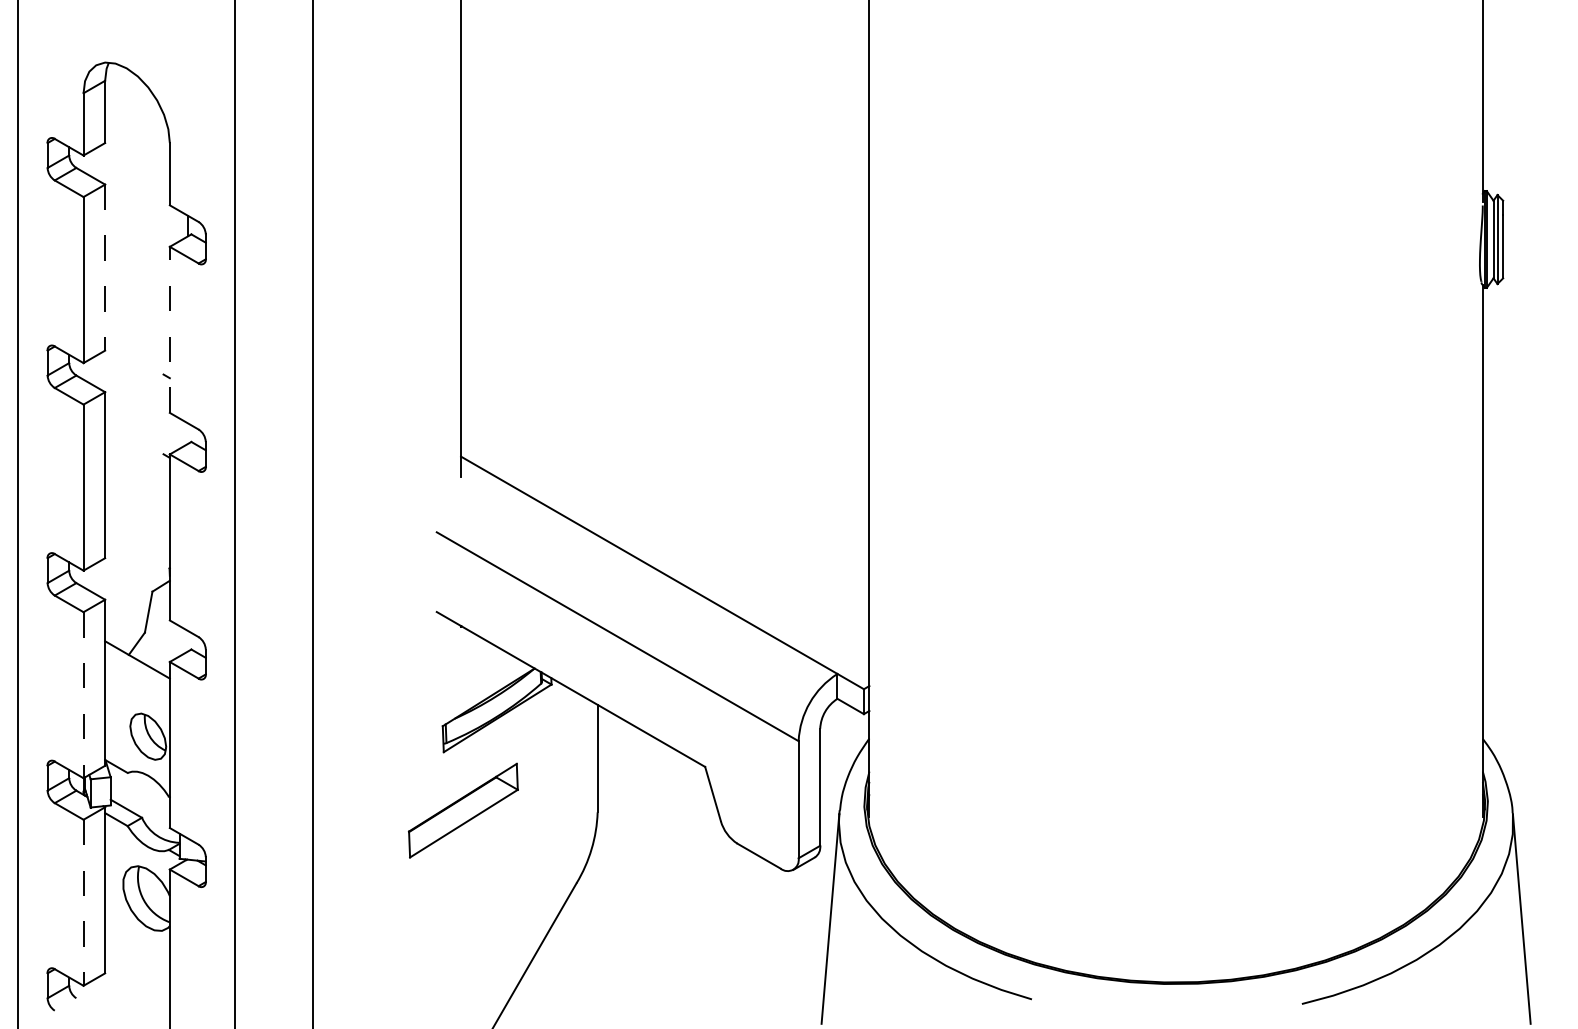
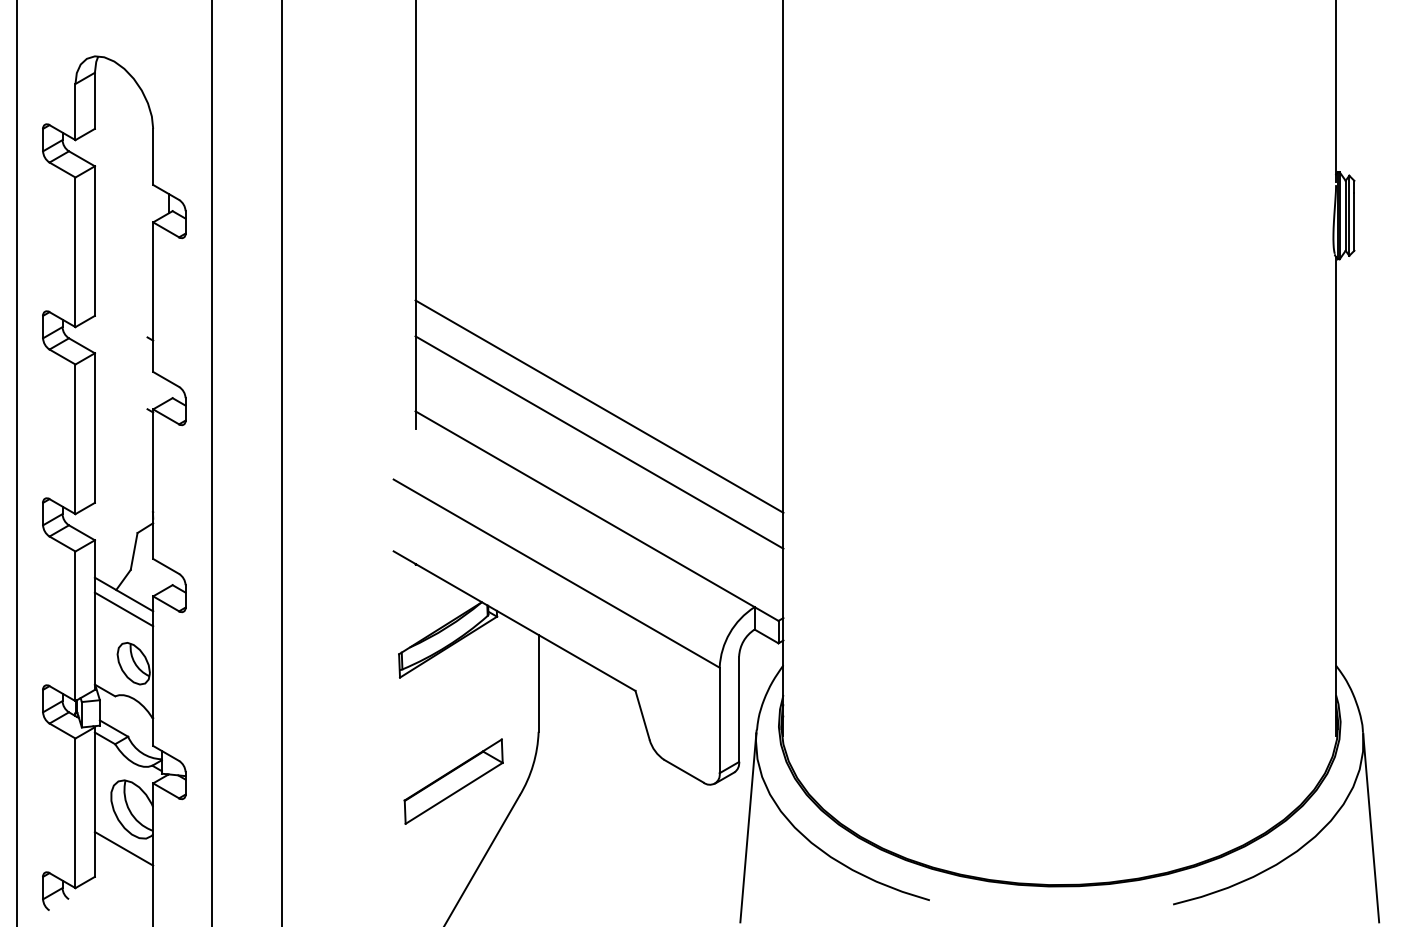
line: (105, 268) -> (95, 241), dashed -> solid
line: (169, 329) -> (152, 296), dashed -> solid
line: (665, 451) -> (599, 406), added
line: (665, 491) -> (599, 442), added
line: (137, 676) -> (124, 609), added
line: (83, 695) -> (75, 626), dashed -> solid
part: (463, 810) -> (453, 781), moved
line: (83, 903) -> (75, 813), dashed -> solid
line: (137, 941) -> (124, 848), added

